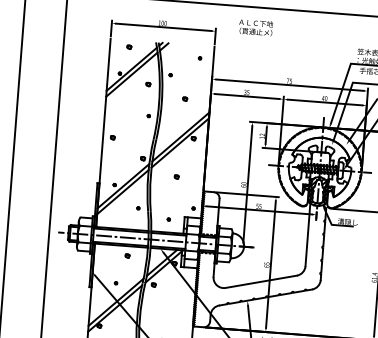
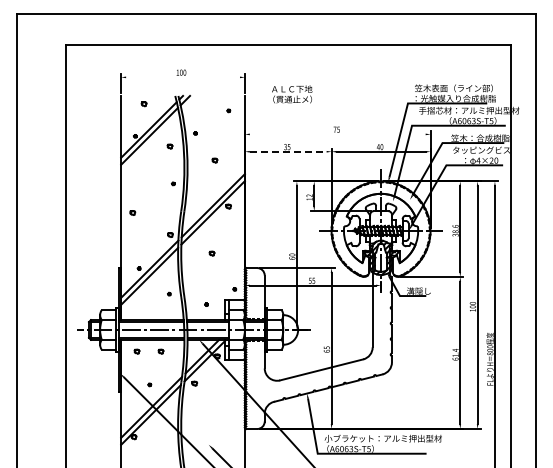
line: (163, 27) -> (182, 77), removed
text: (256, 27) -> (292, 94), moved
line: (289, 85) -> (337, 134), removed
line: (247, 96) -> (288, 151), solid -> dashed
part: (107, 254) -> (136, 351), added

